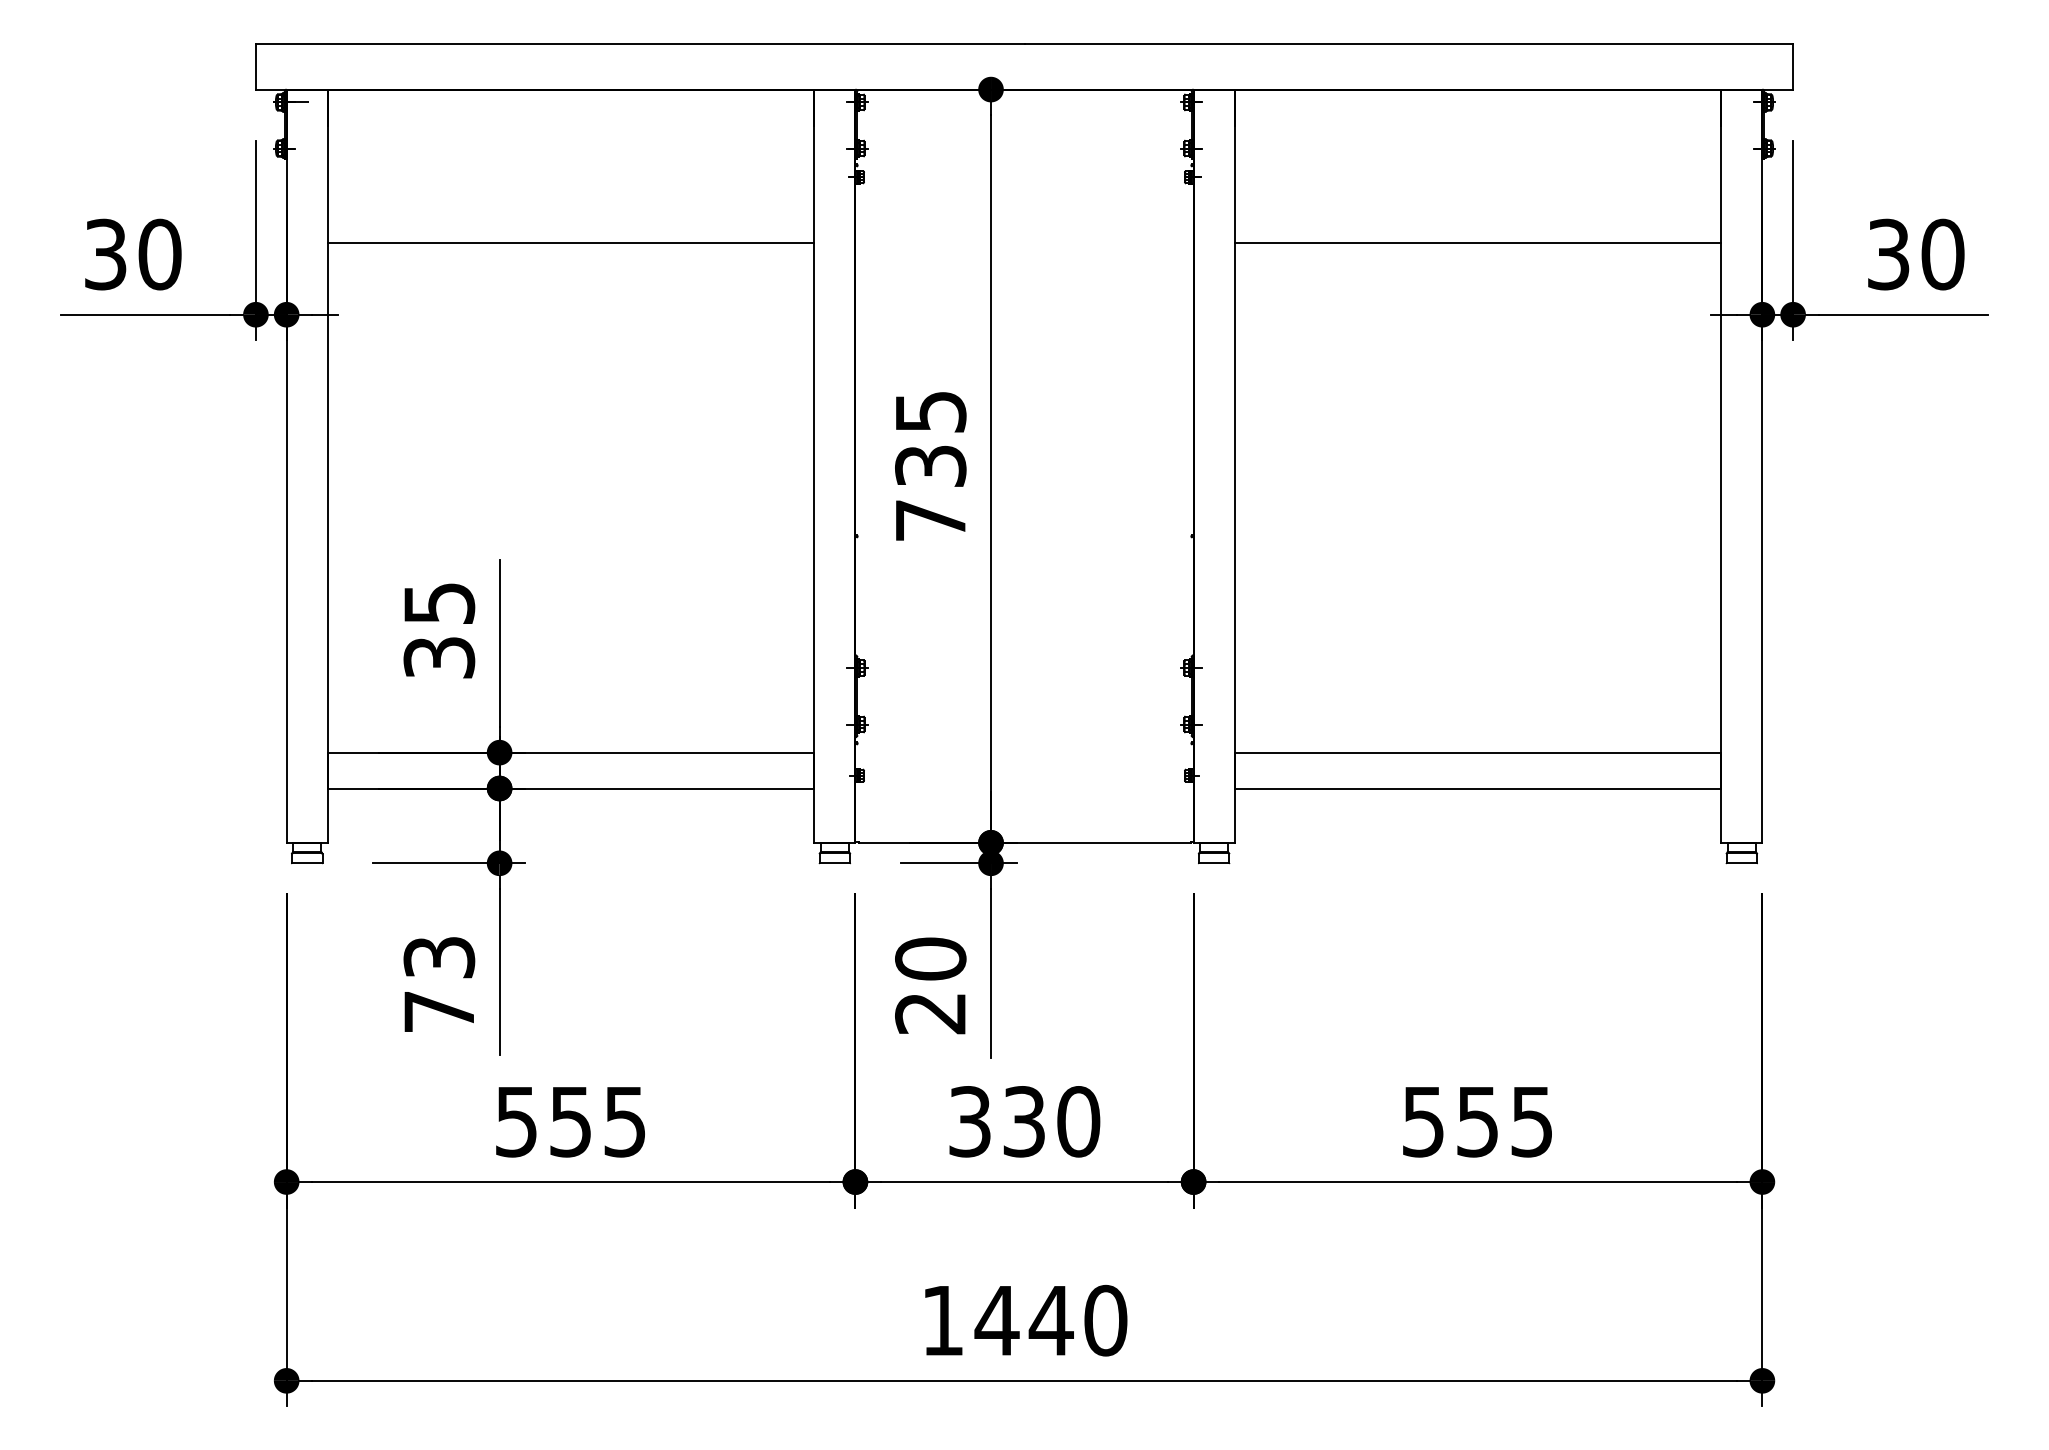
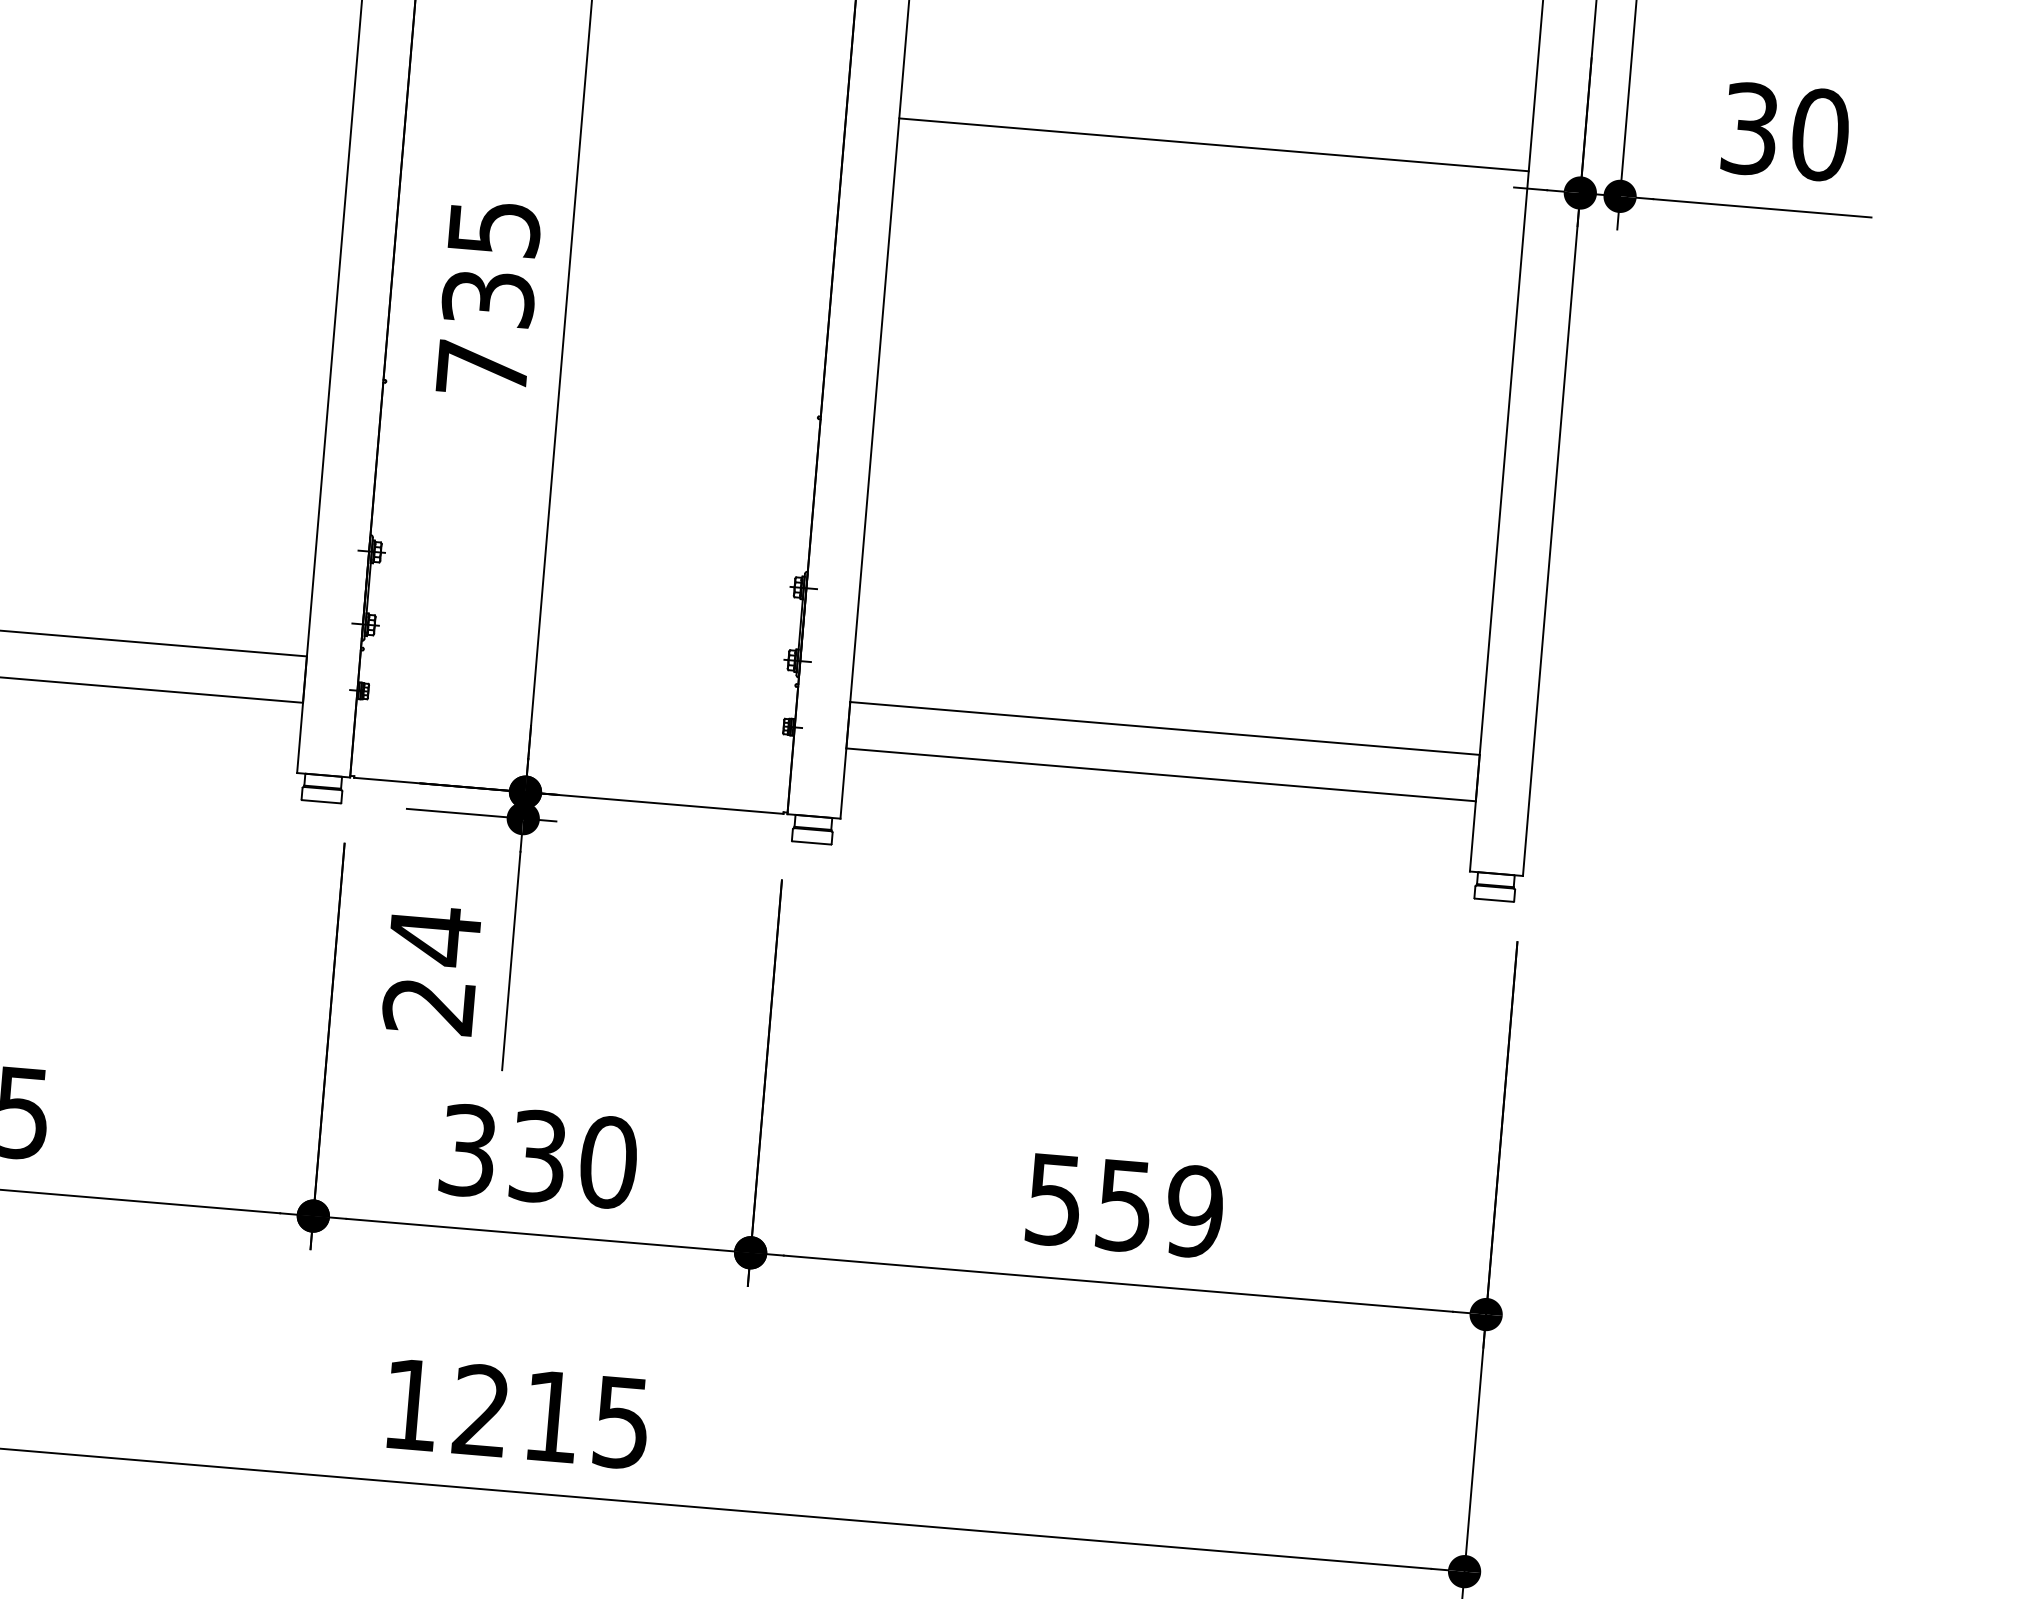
line: (1477, 243) -> (1213, 144), moved
text: (930, 958) -> (434, 935), 20 -> 24
text: (1531, 1121) -> (1194, 1211), 555 -> 559
text: (1050, 1320) -> (550, 1416), 1440 -> 1215

